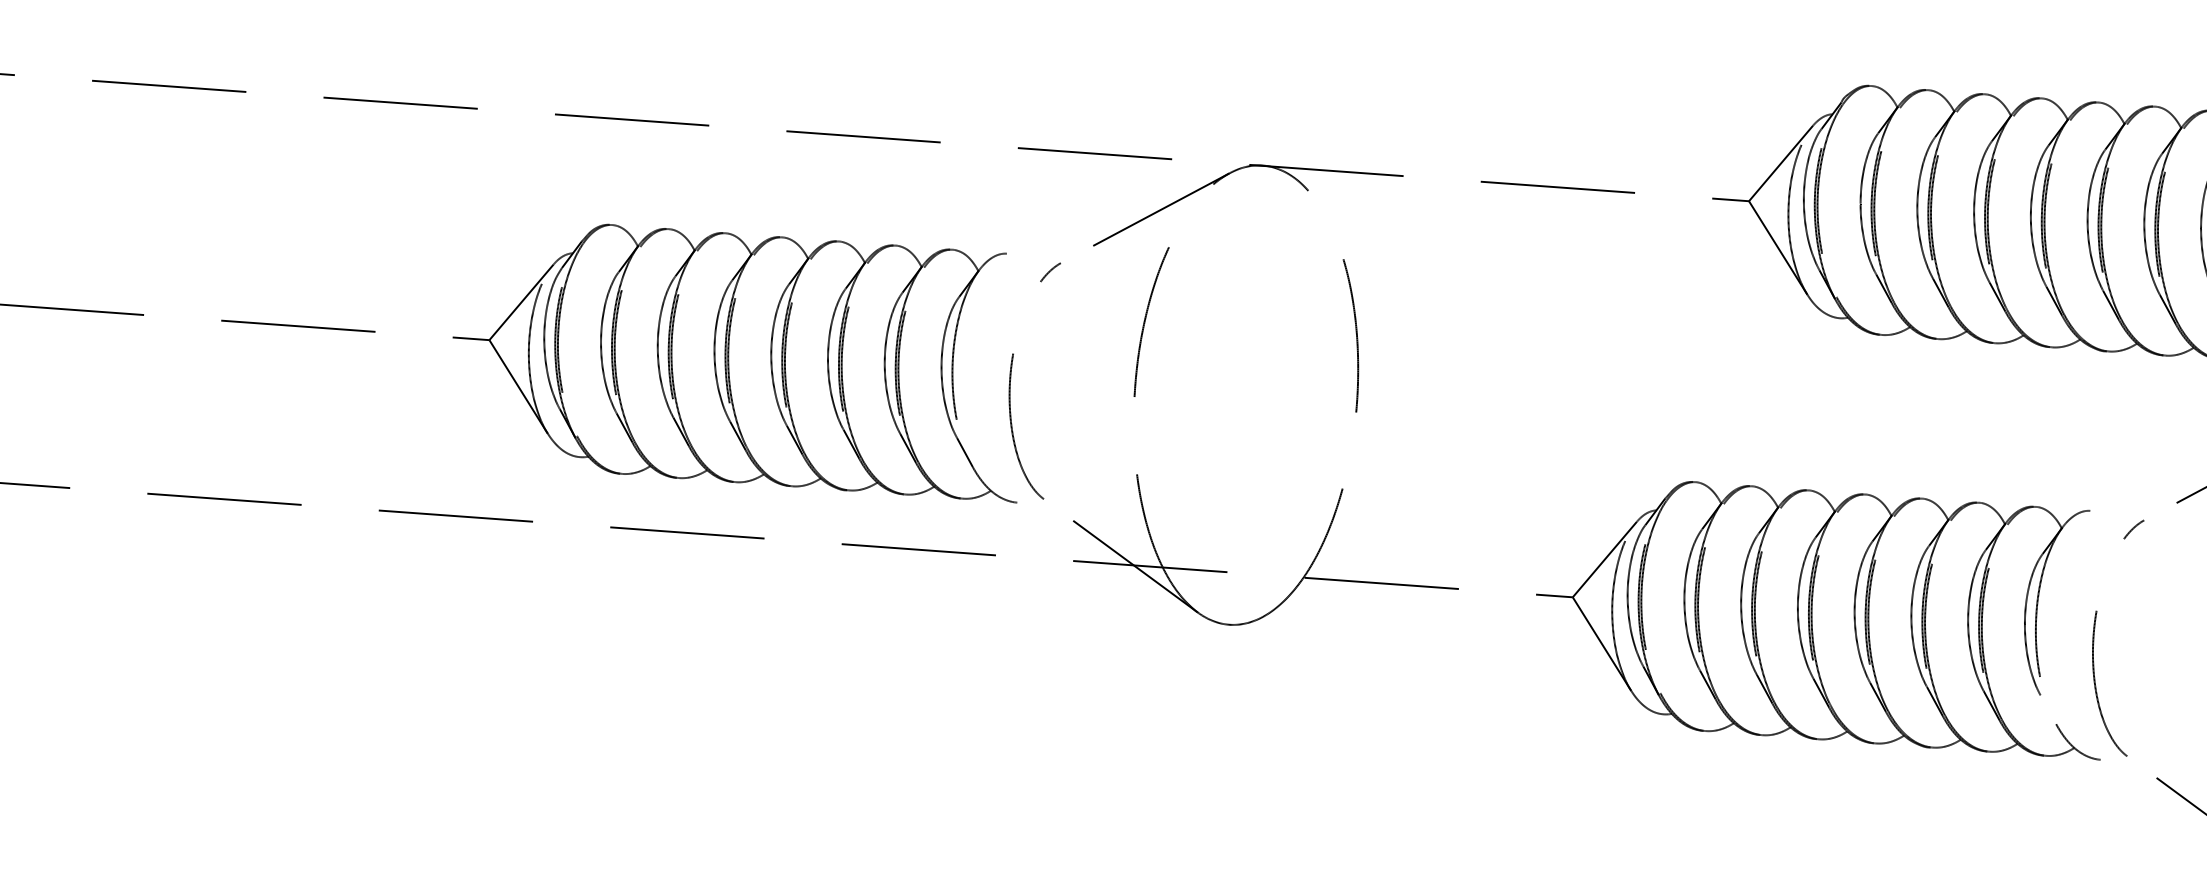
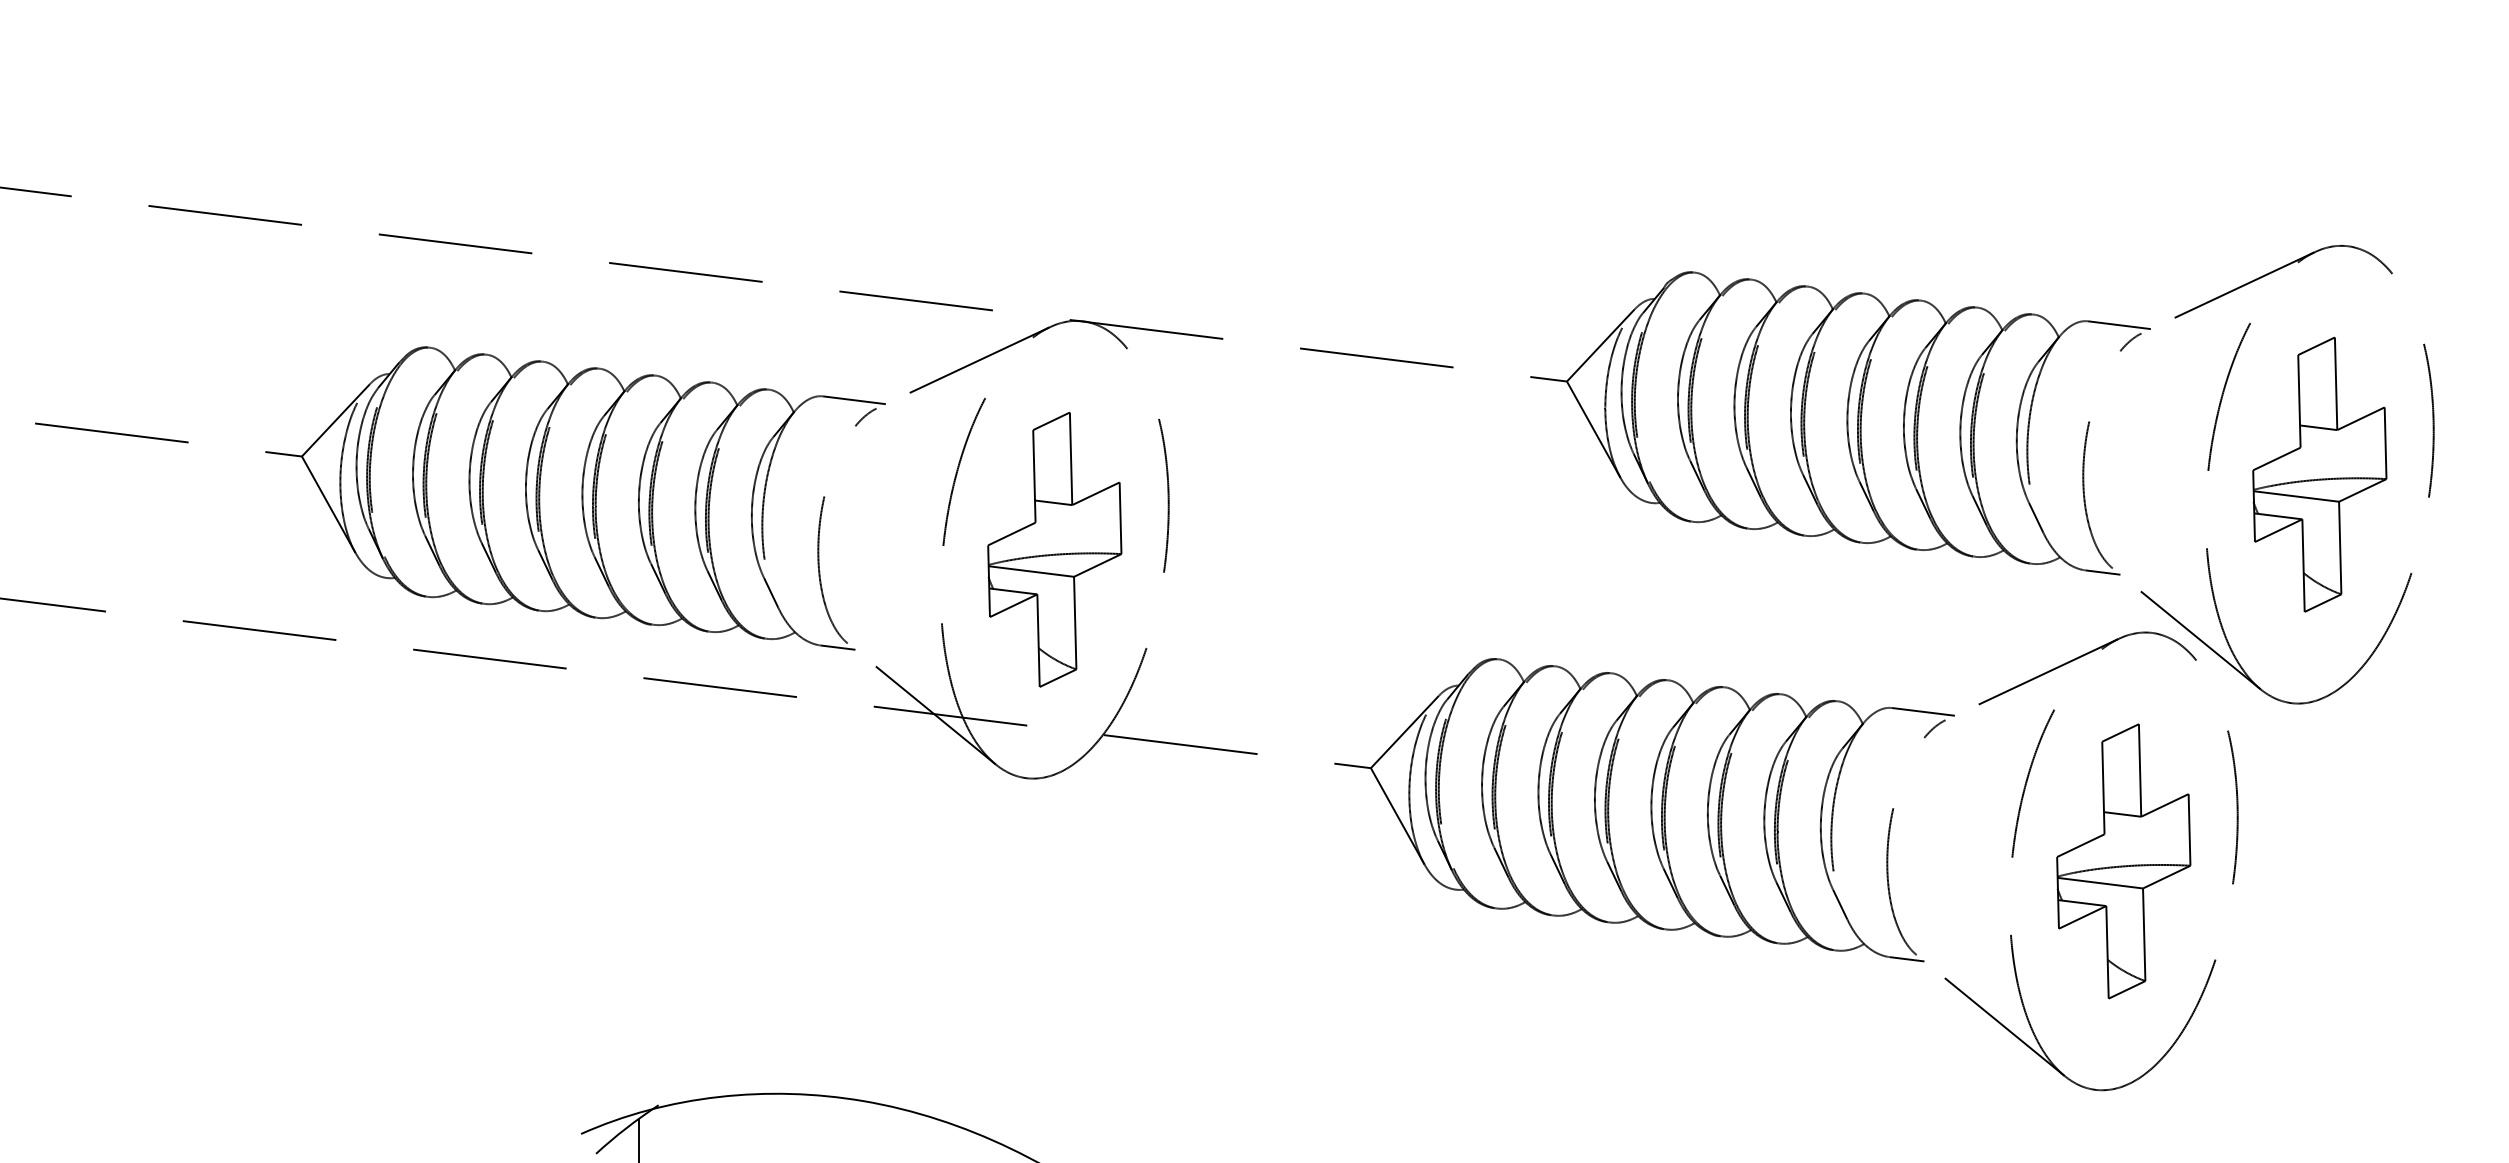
line: (1038, 256) -> (854, 400), added
part: (1245, 394) -> (1054, 549), added
line: (1033, 503) -> (837, 647), added
line: (2121, 512) -> (1923, 711), added
line: (2048, 709) -> (1840, 904), added
line: (2117, 761) -> (1906, 959), added

